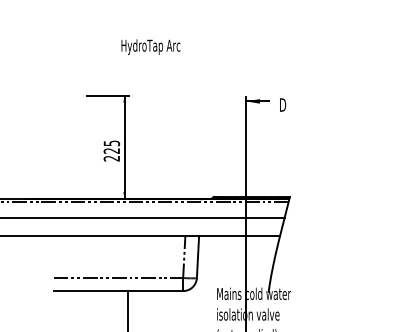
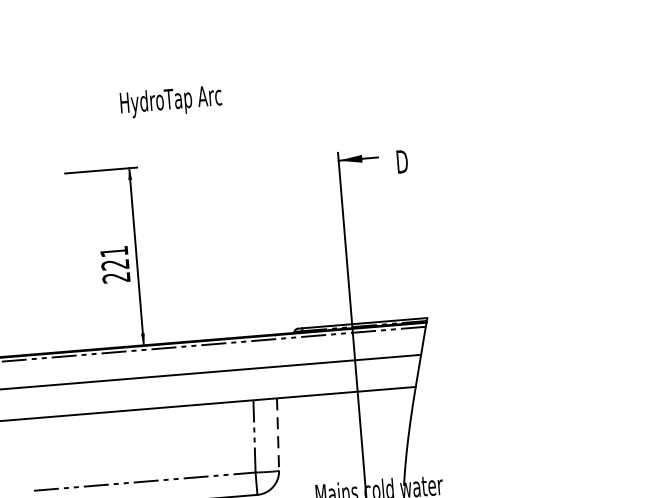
text: (150, 46) -> (170, 100), moved
text: (111, 143) -> (113, 251), 225 -> 221
line: (197, 257) -> (277, 435), solid -> dashed

